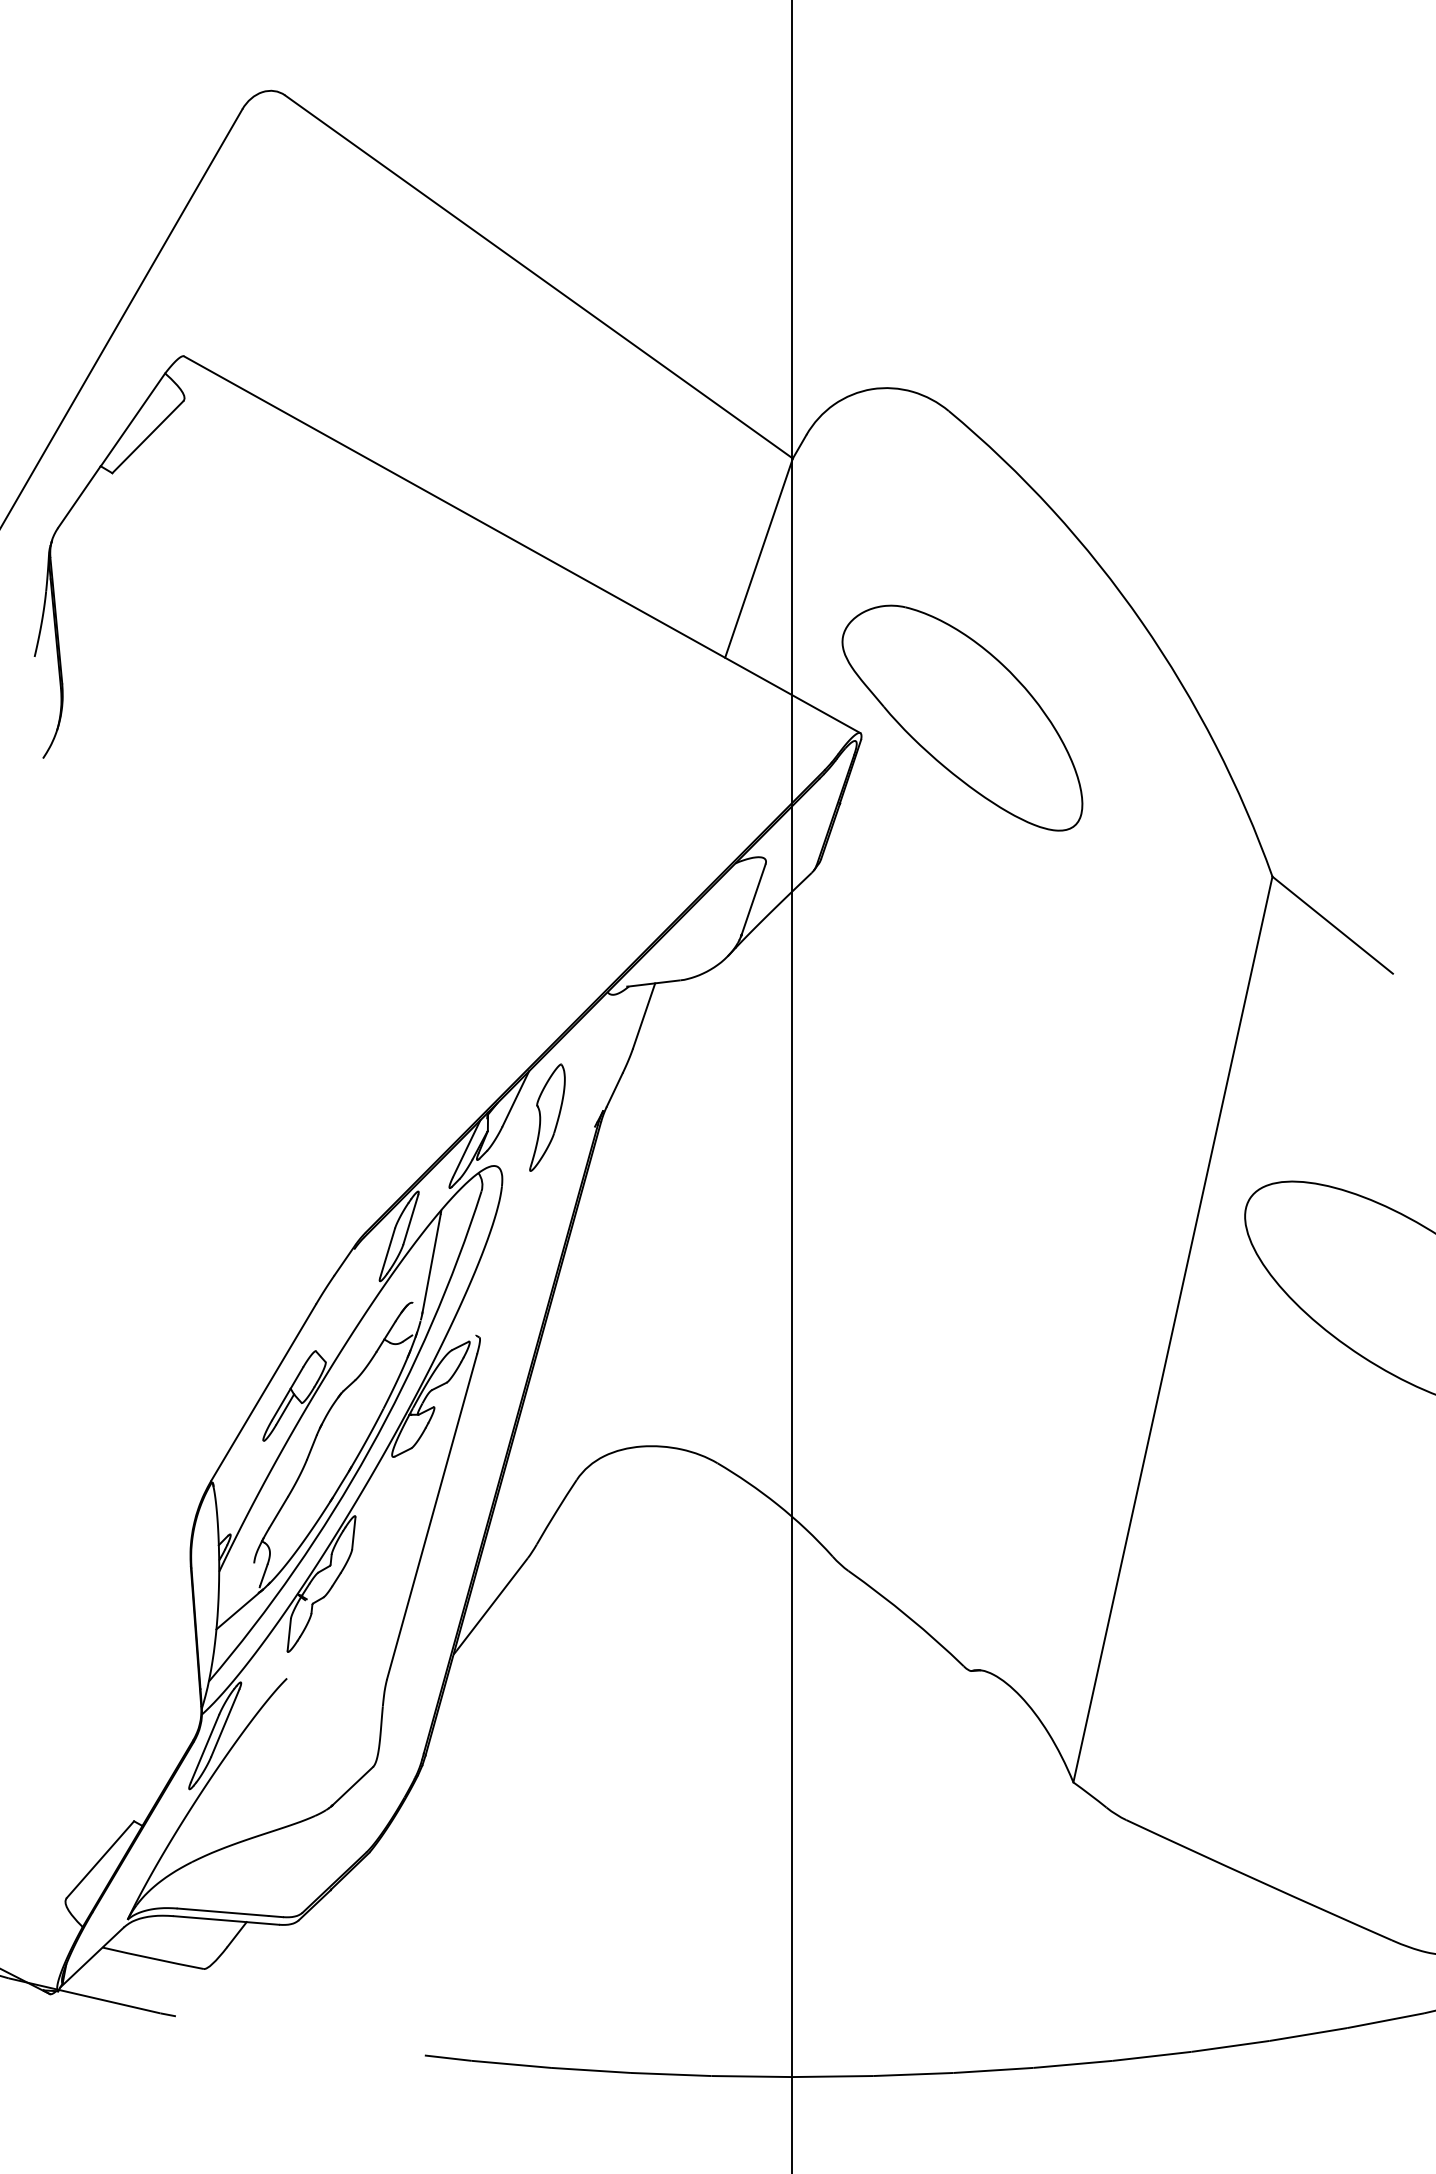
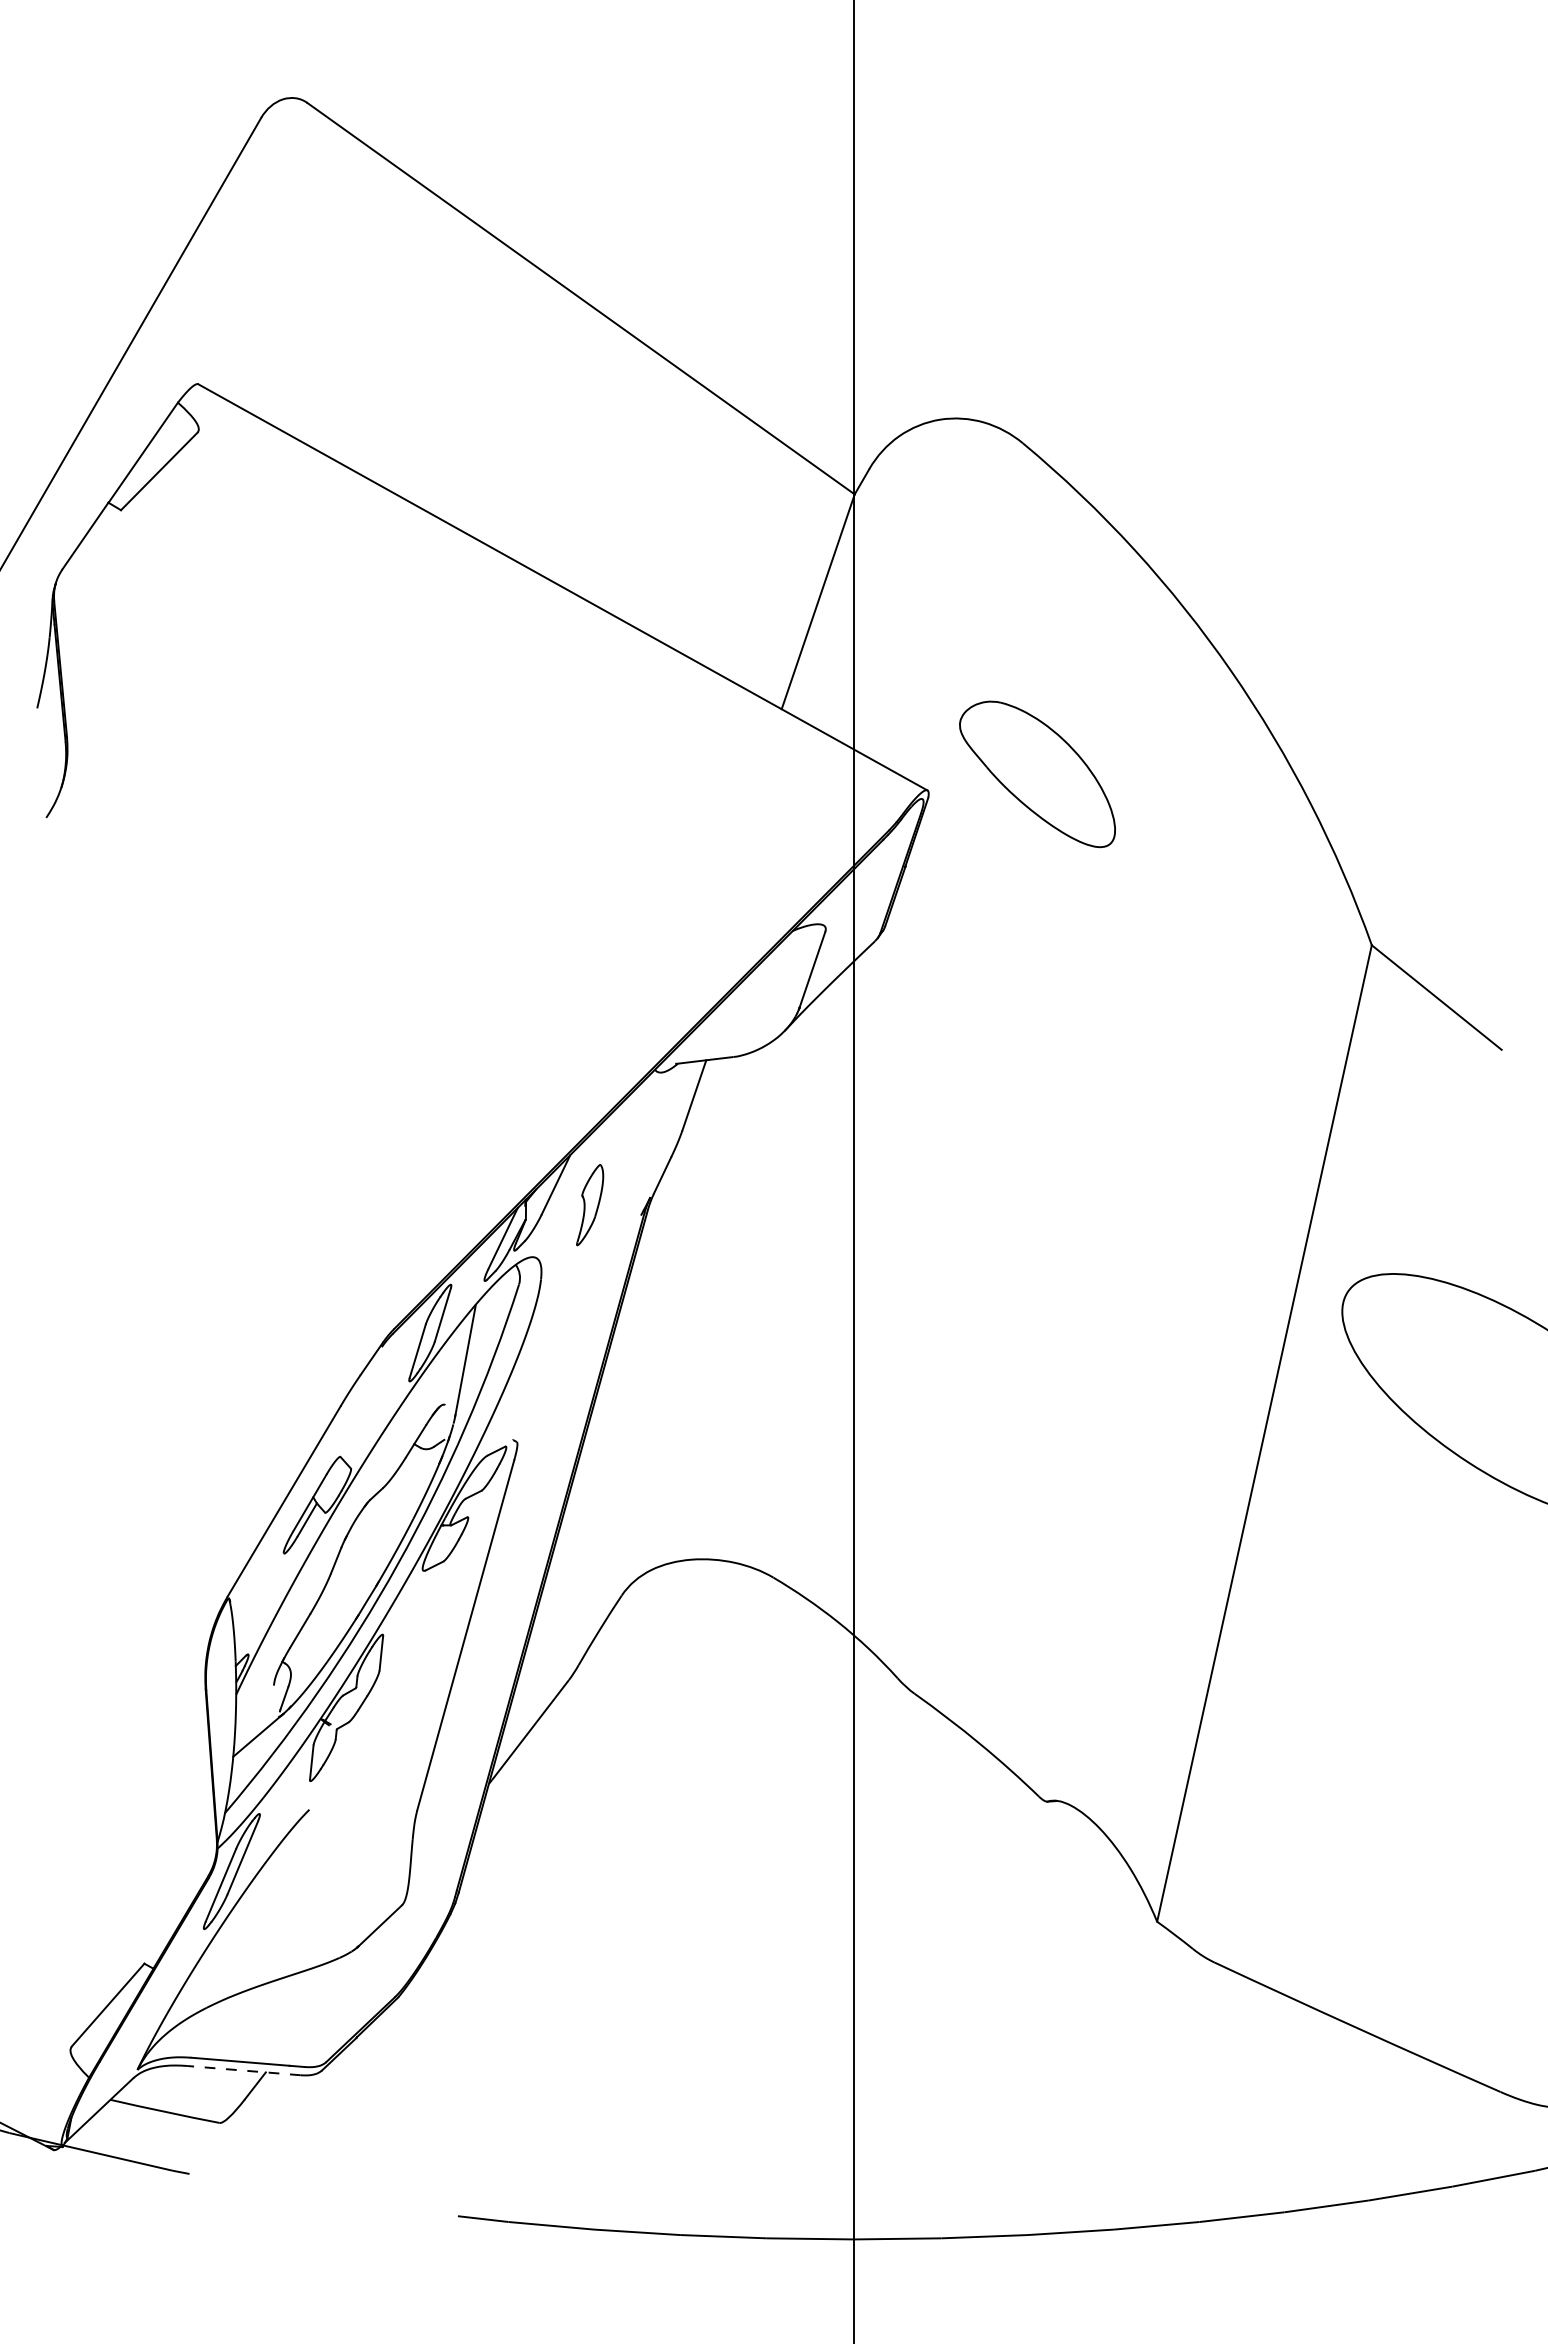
part: (962, 718) -> (1037, 774), size x0.6
part: (546, 1117) -> (589, 1204), size x0.7
line: (225, 1920) -> (243, 2070), solid -> dashed

